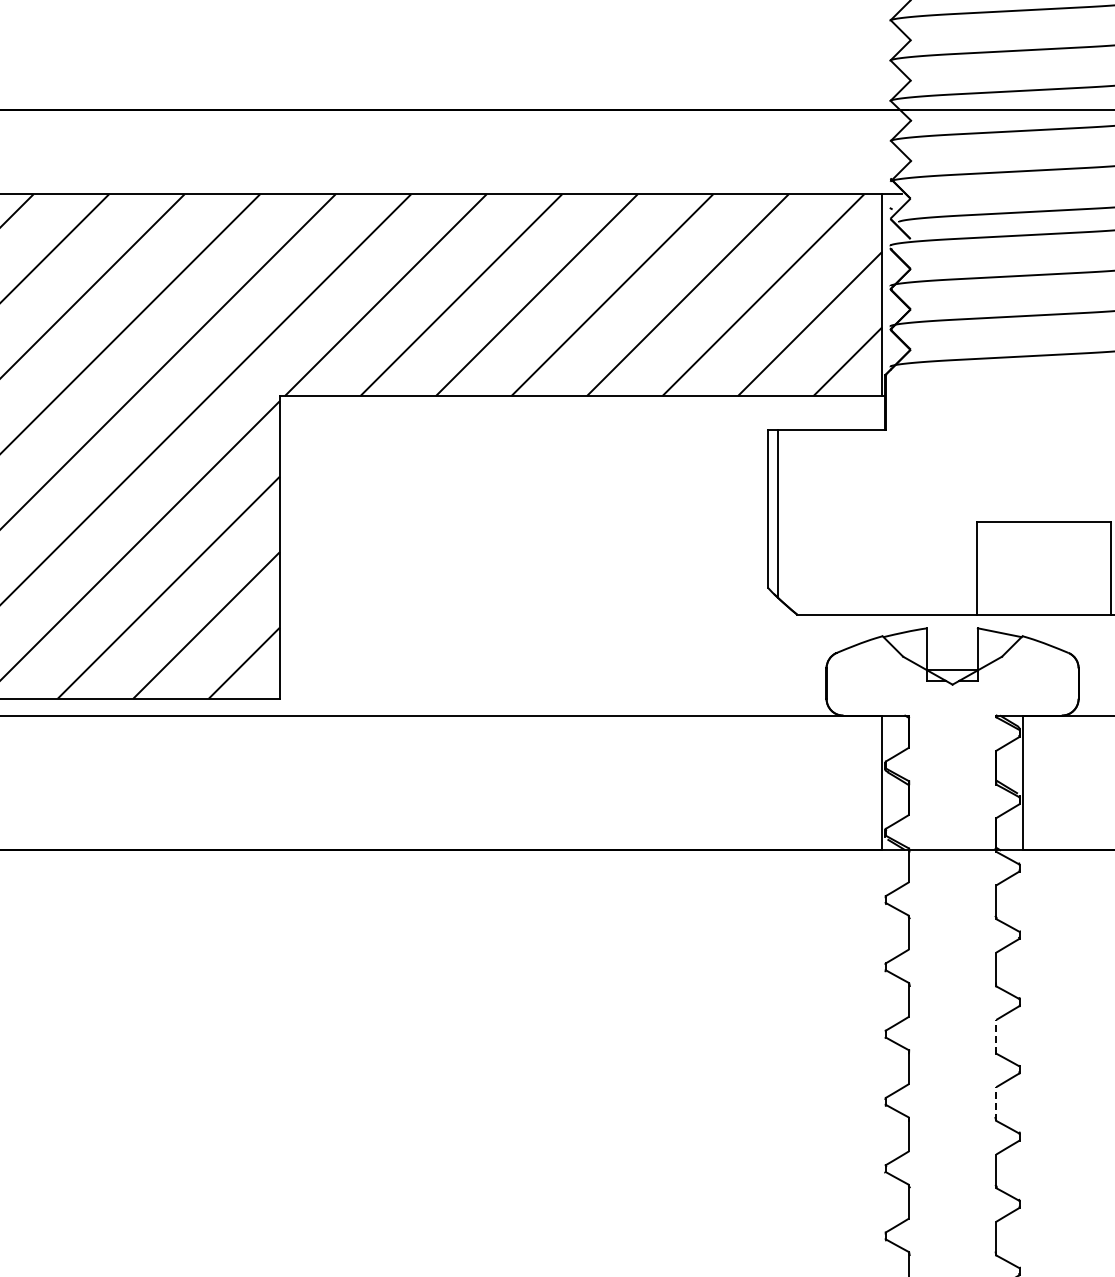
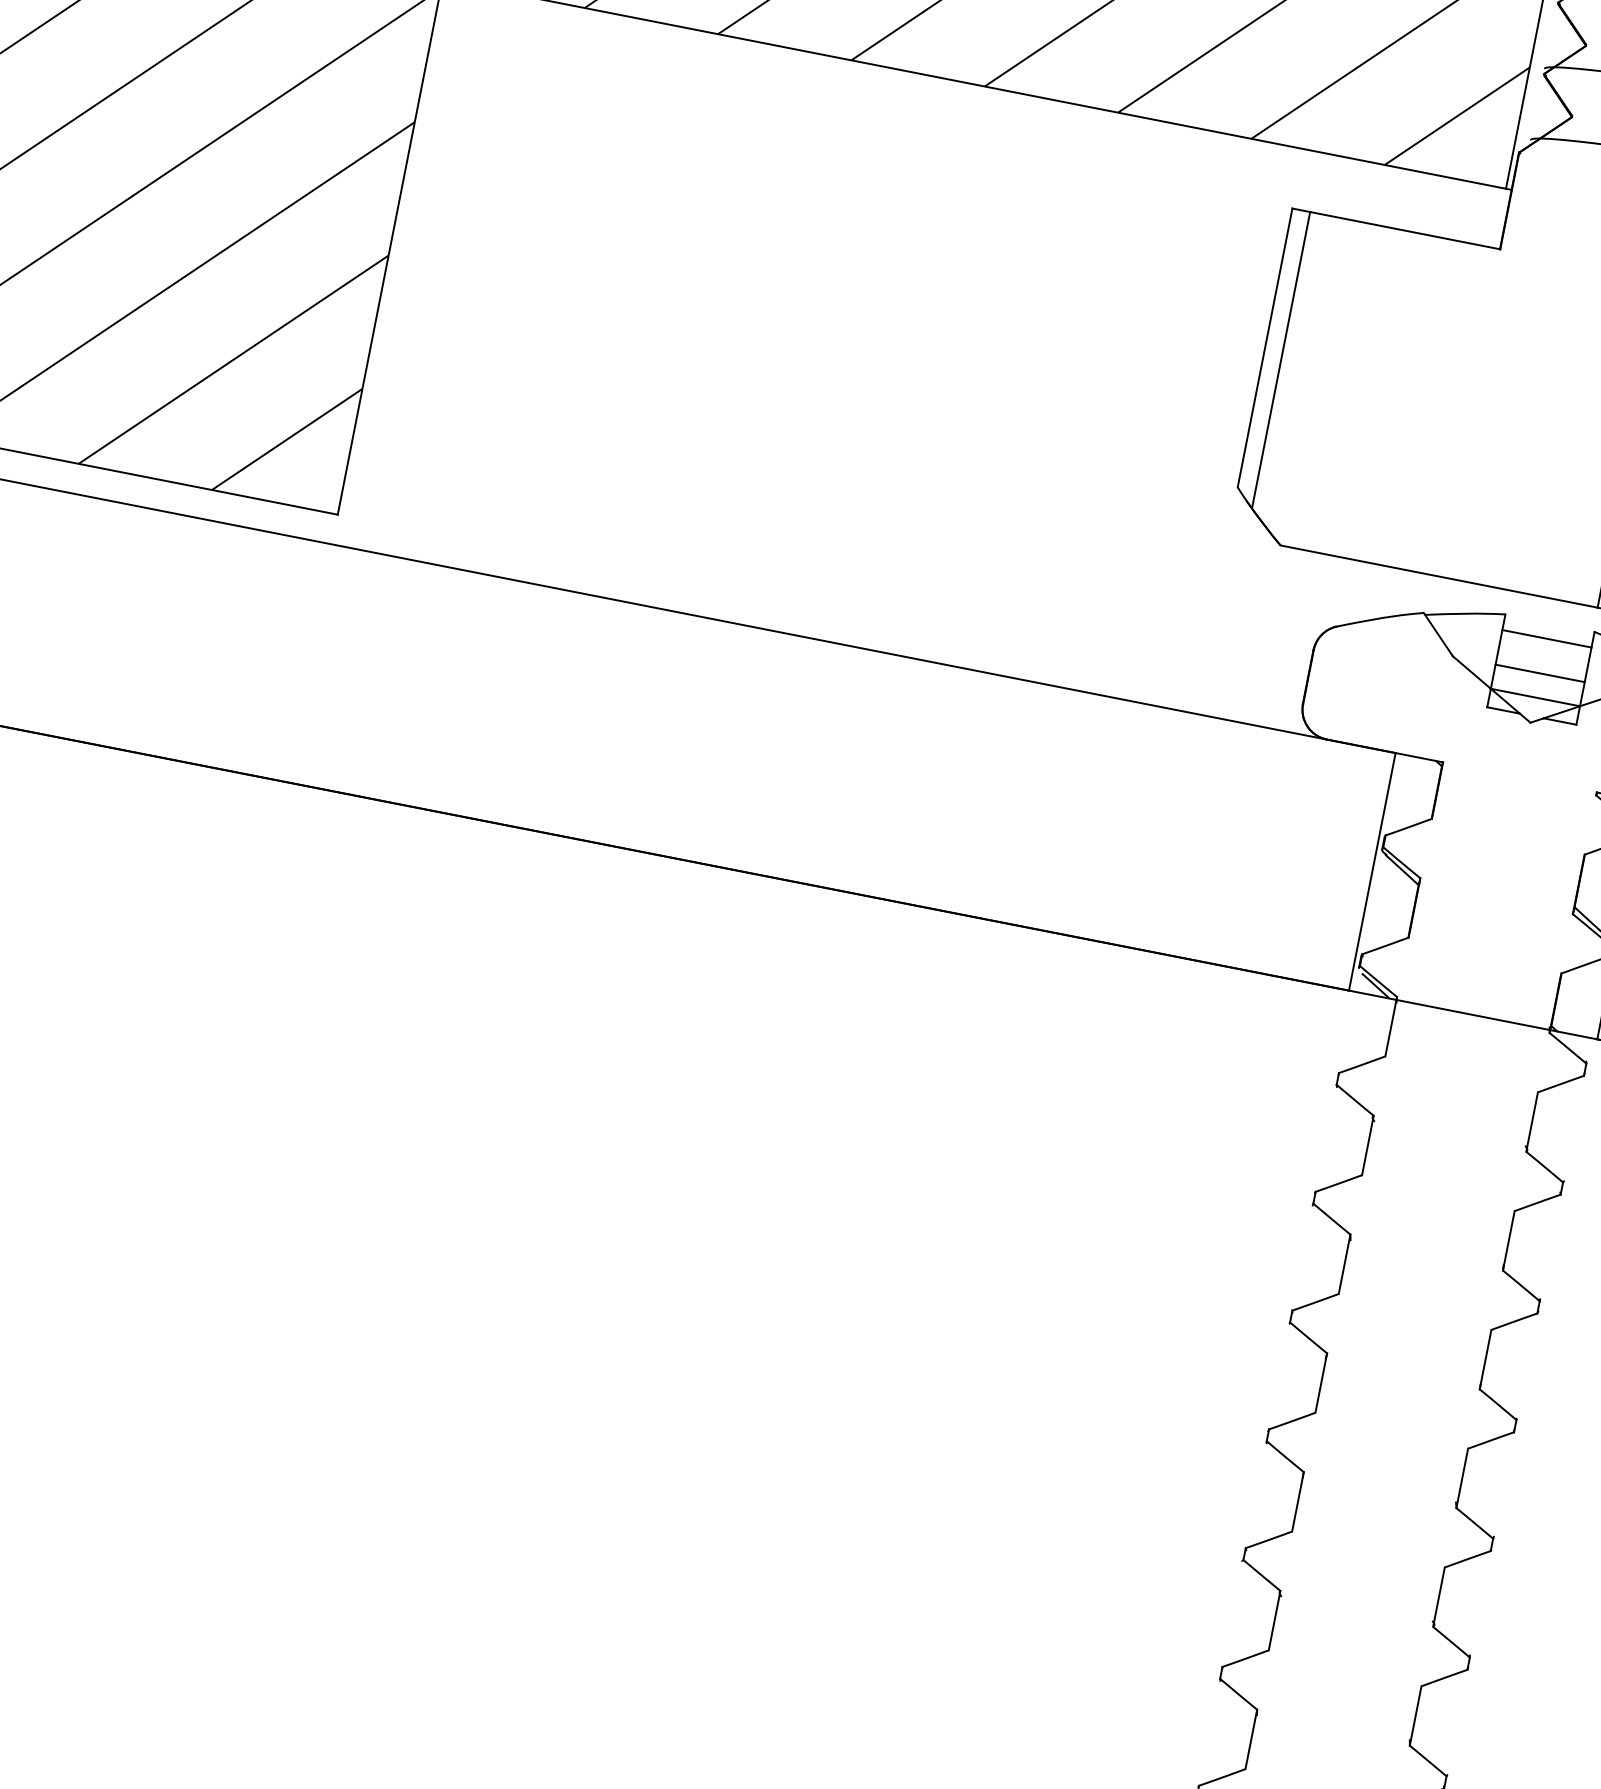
line: (952, 637) -> (1546, 639), added
line: (952, 656) -> (1540, 672), added
line: (996, 1036) -> (1486, 1359), dashed -> solid
line: (996, 1104) -> (1462, 1479), dashed -> solid

